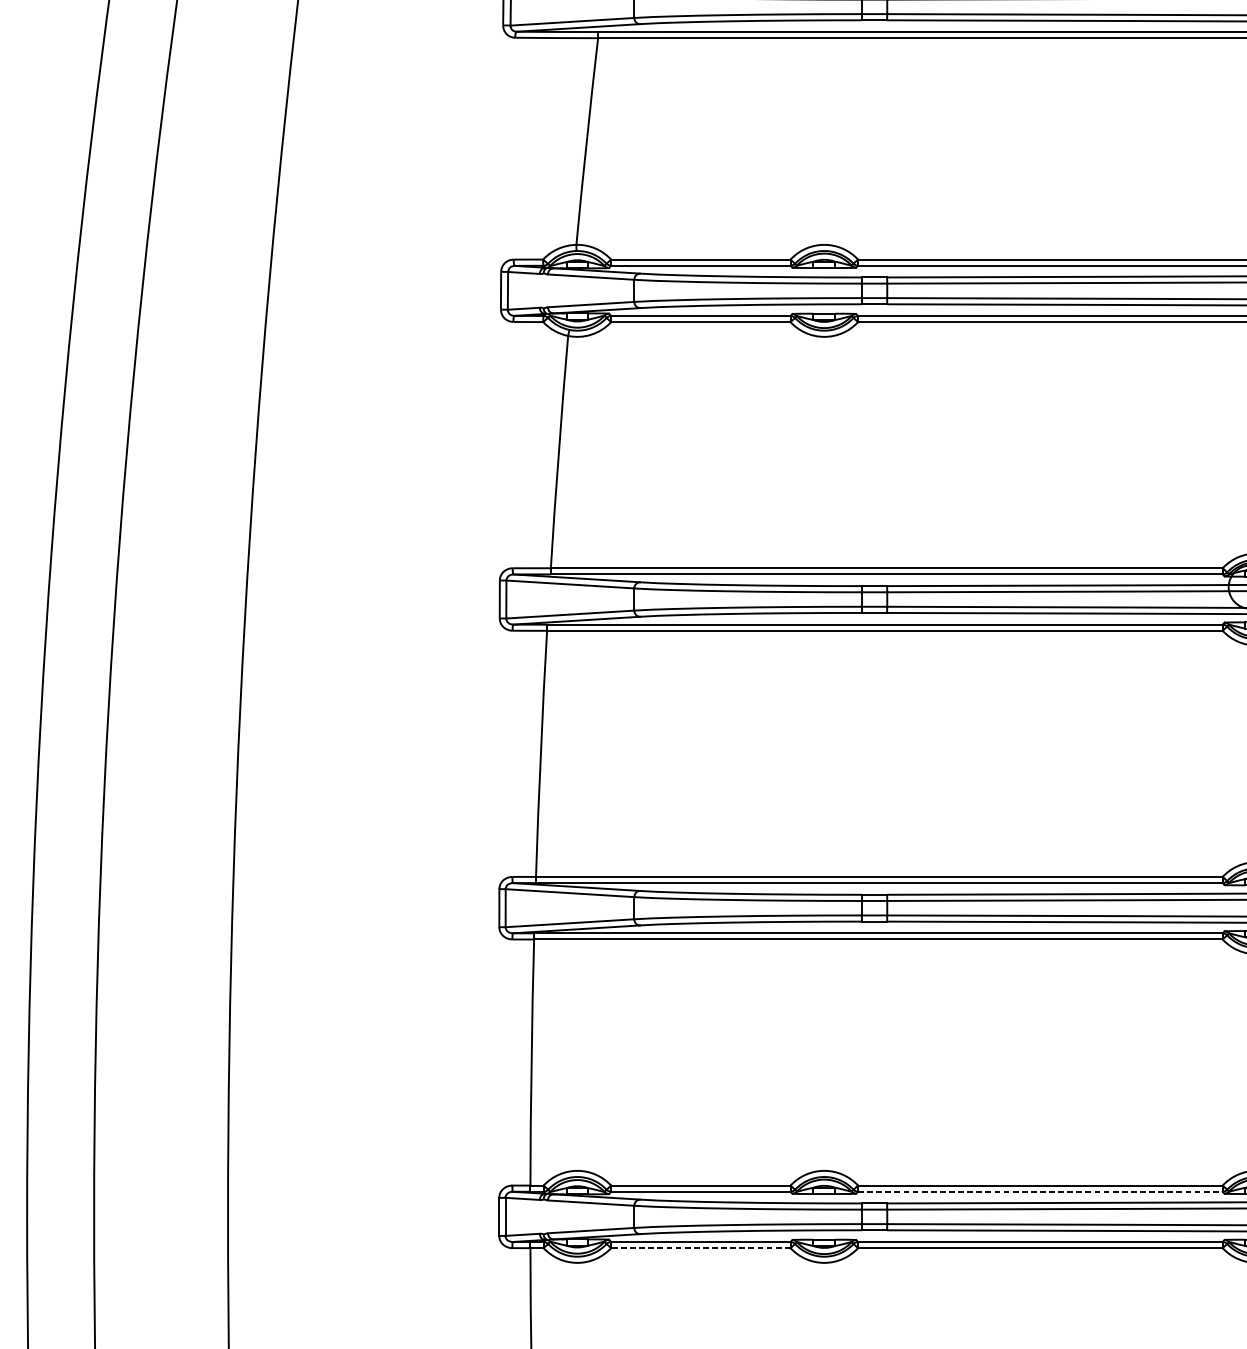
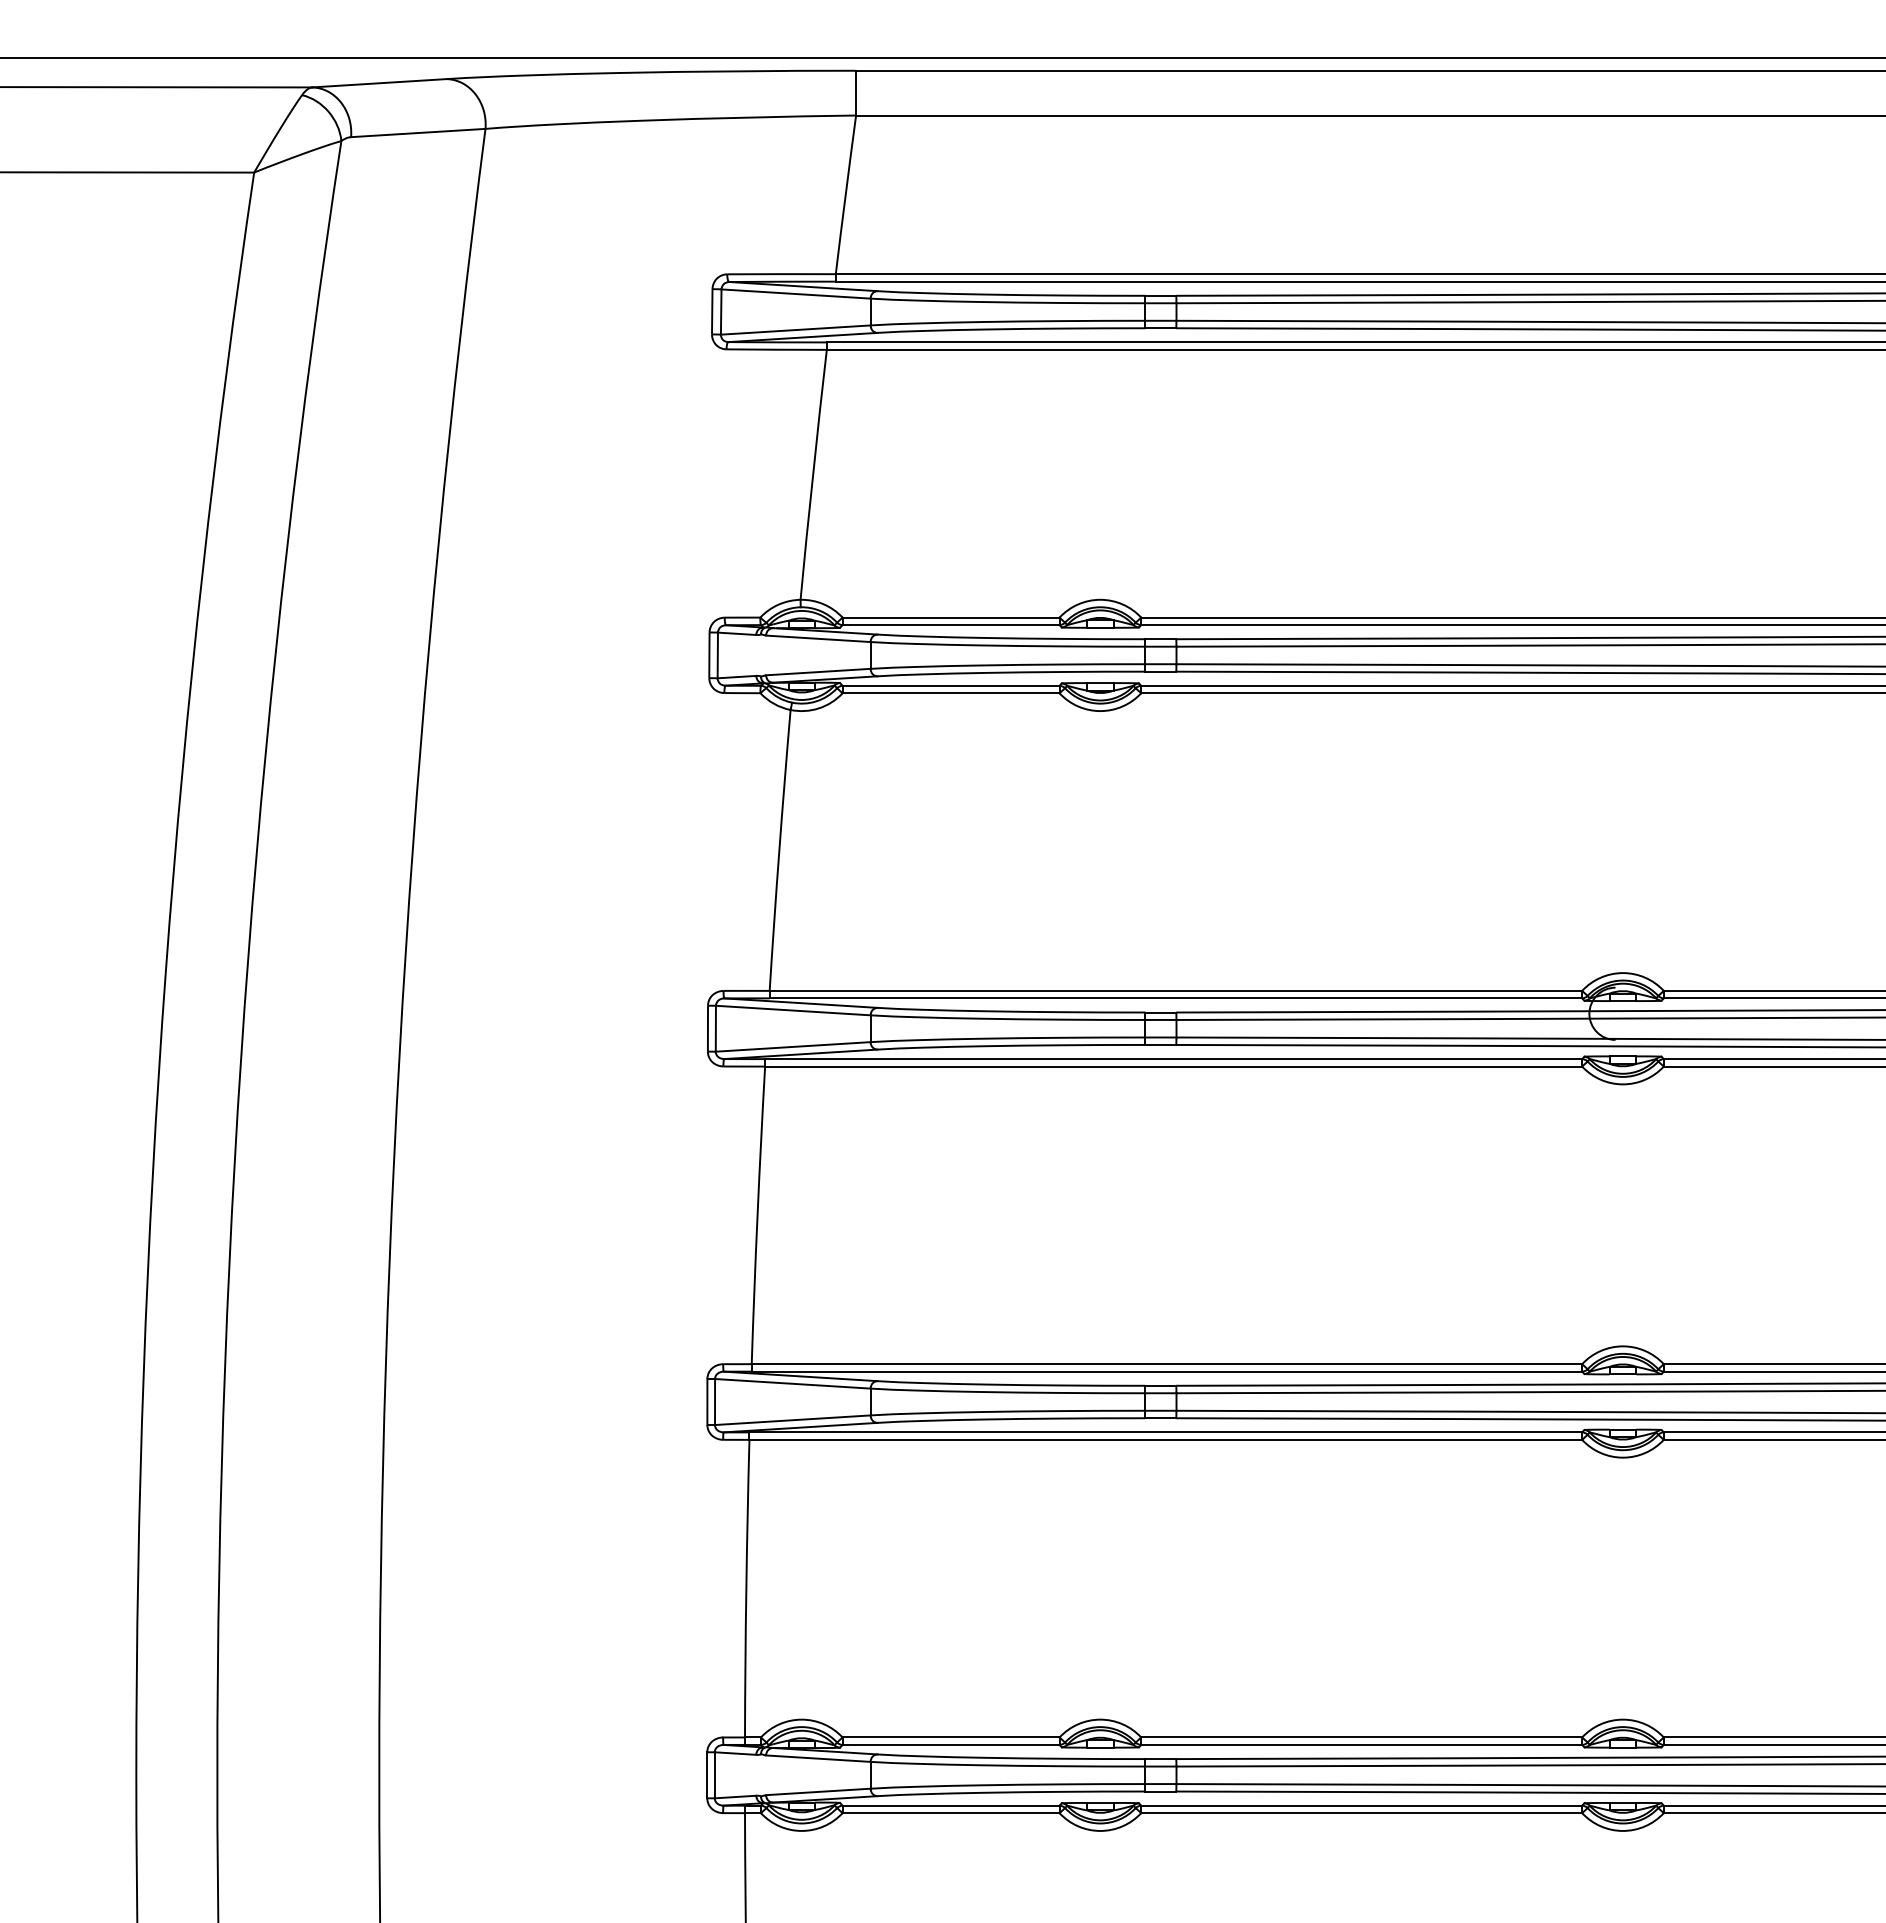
line: (1041, 1191) -> (1362, 1744), dashed -> solid
line: (701, 1248) -> (951, 1813), dashed -> solid

